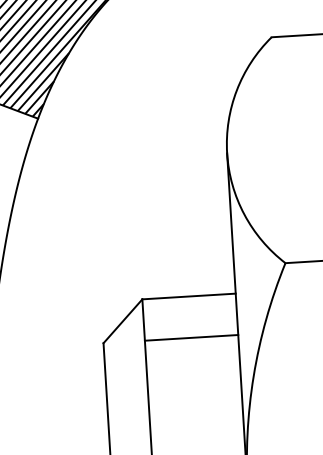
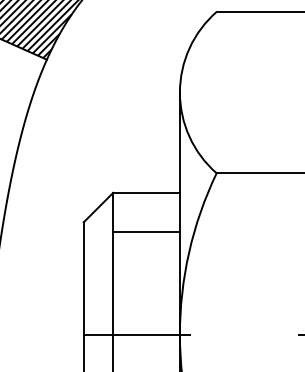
line: (191, 338) -> (146, 232), moved

